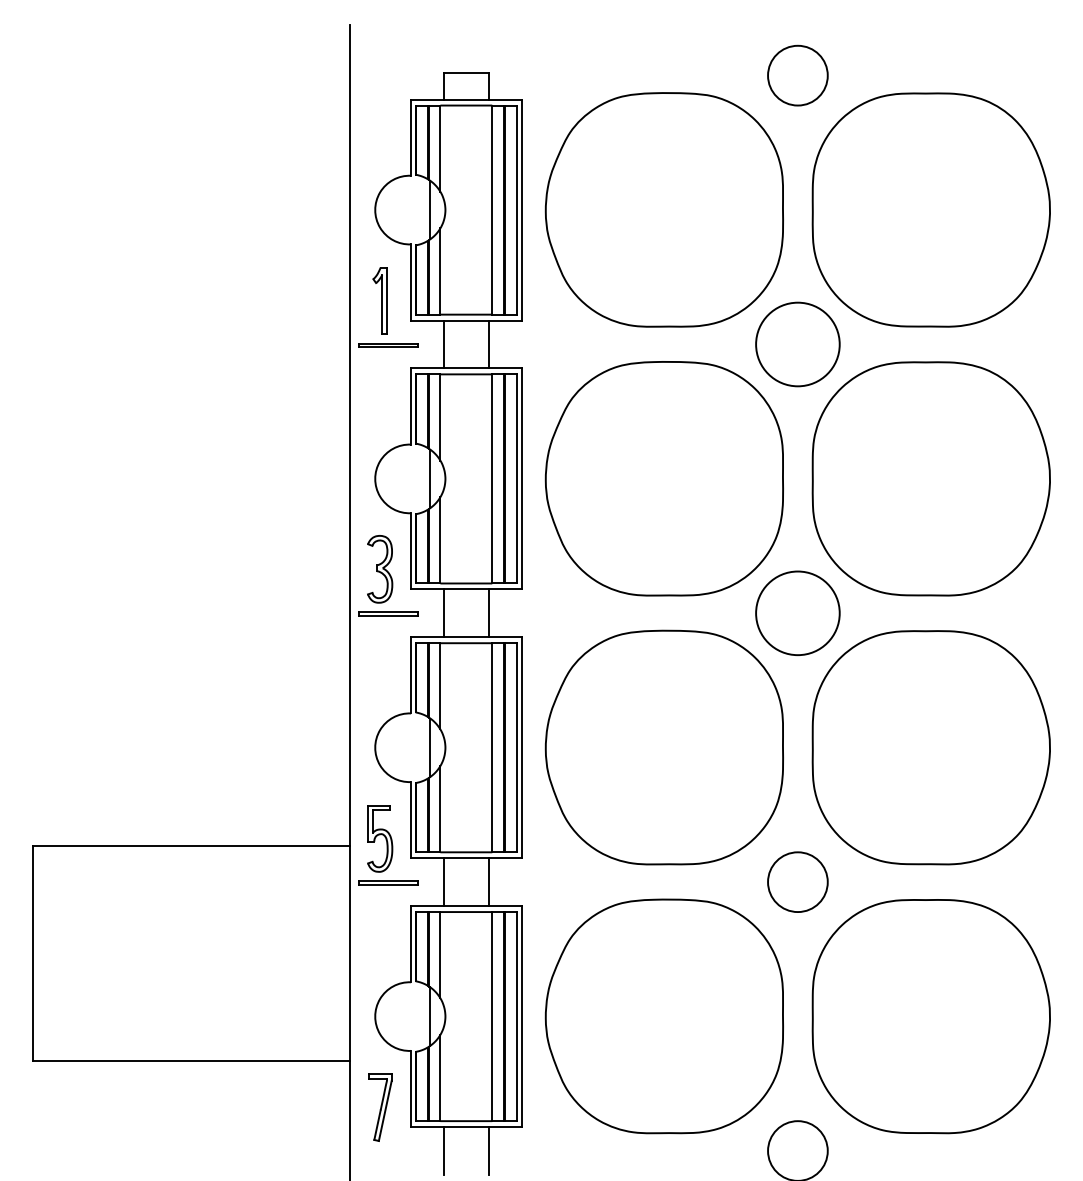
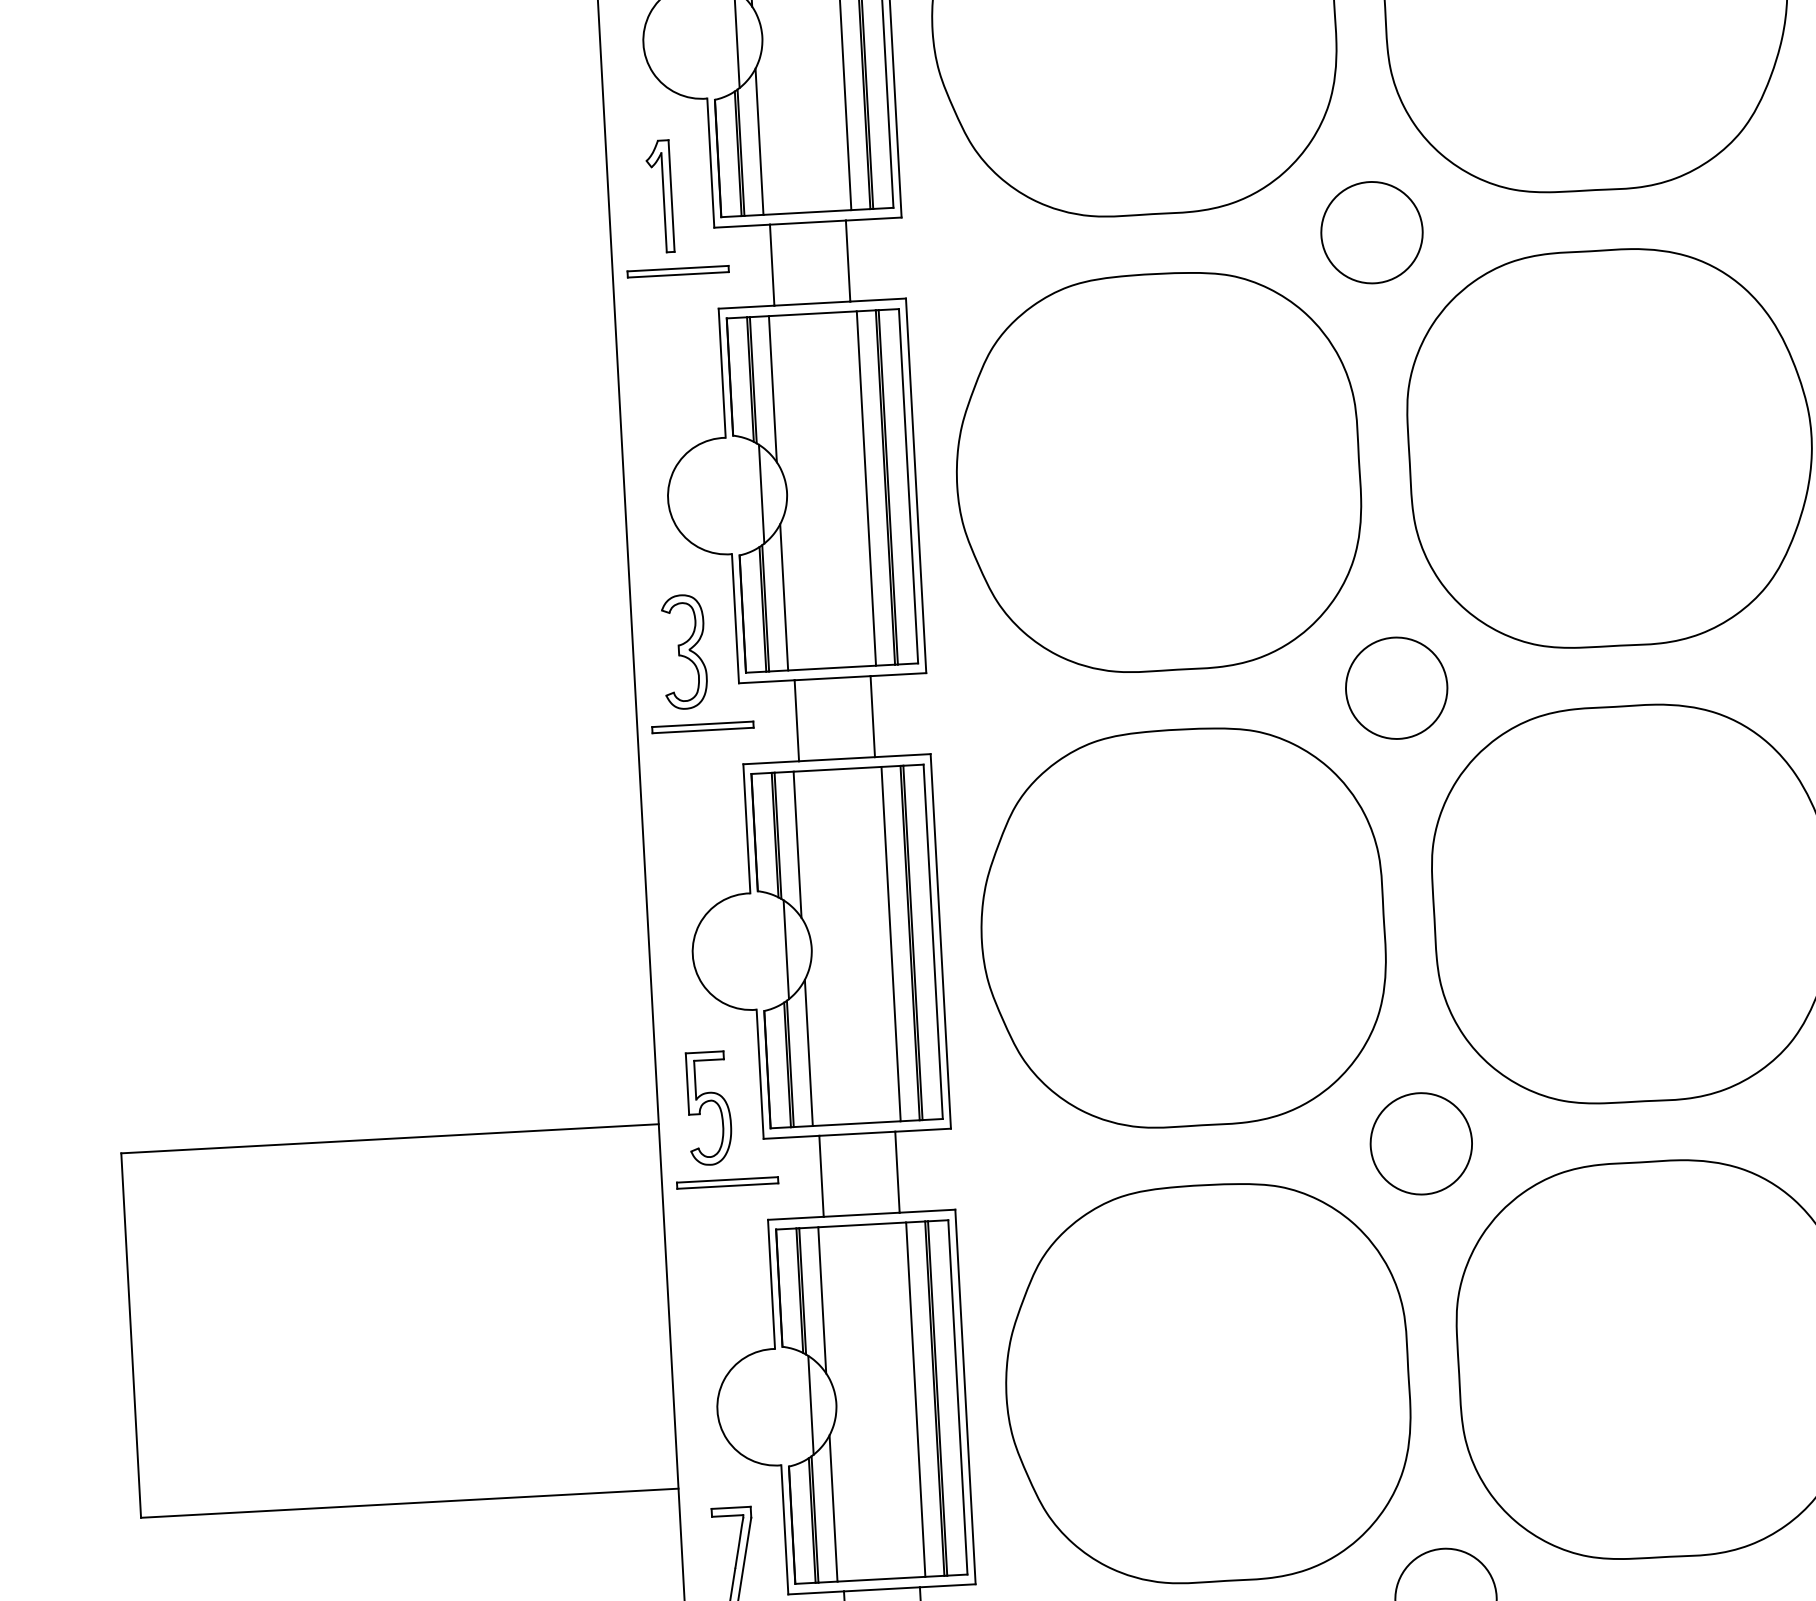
circle: (797, 344) -> (1371, 232), size x0.71
circle: (797, 613) -> (1396, 688), size x0.71

